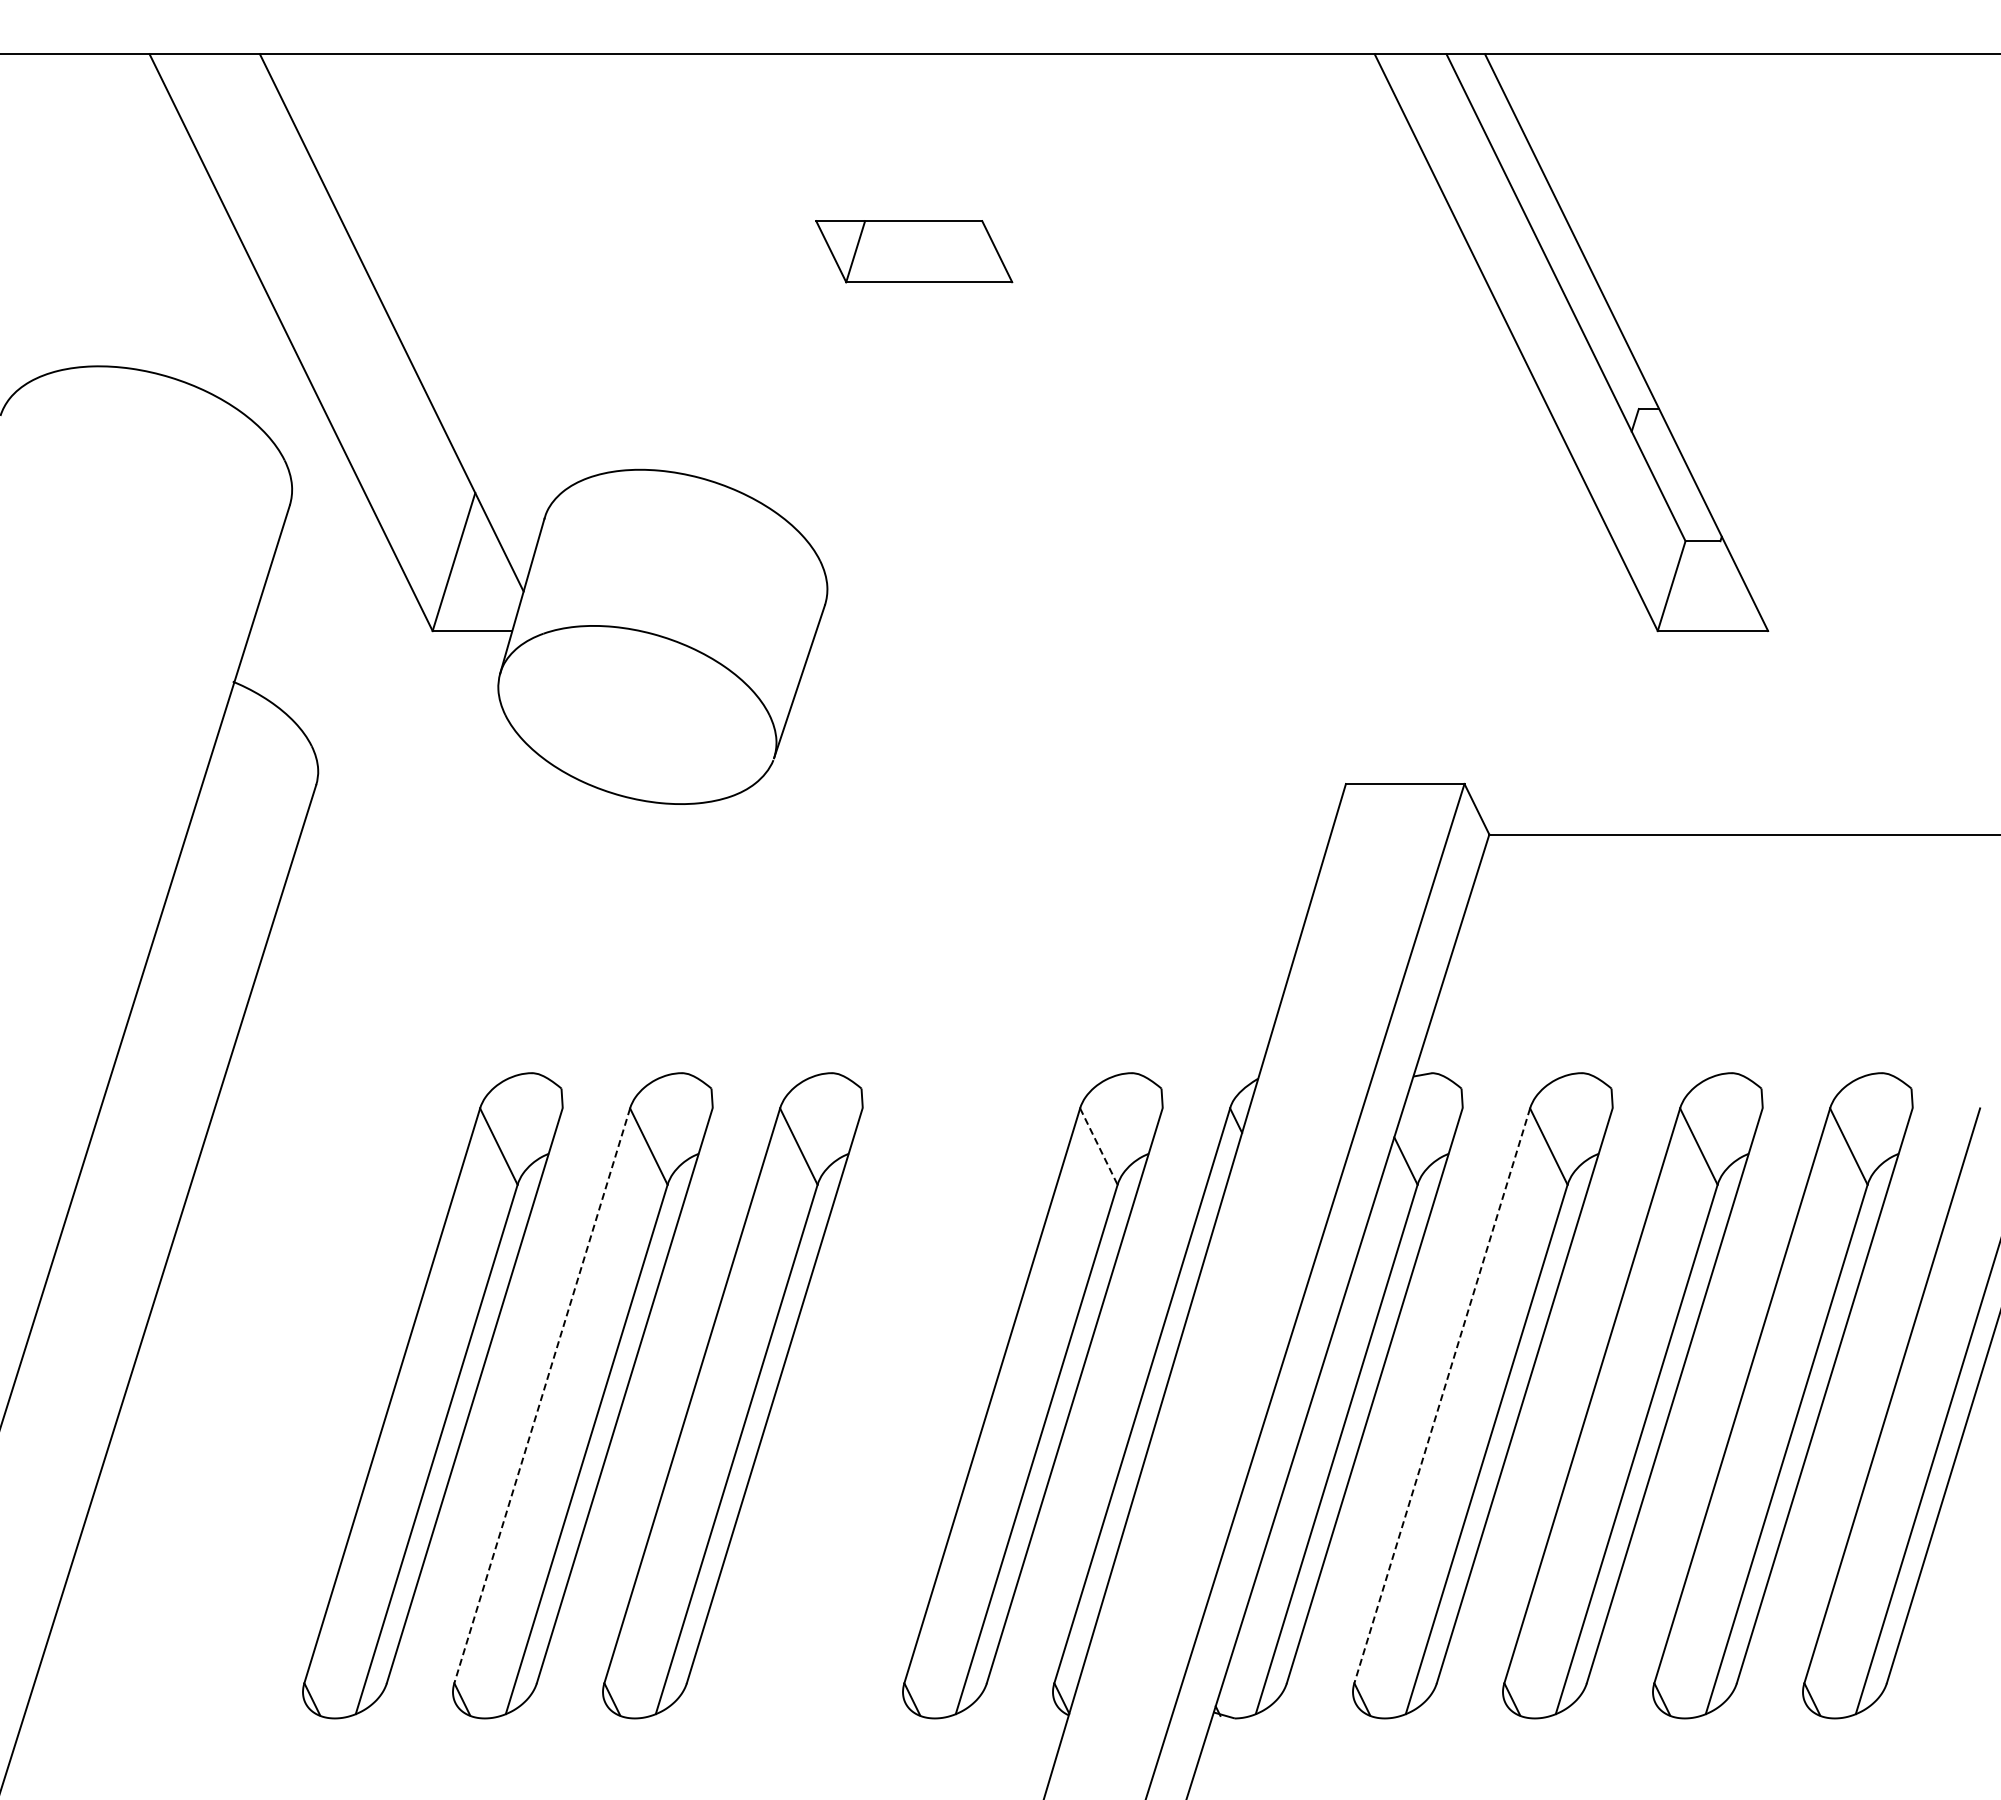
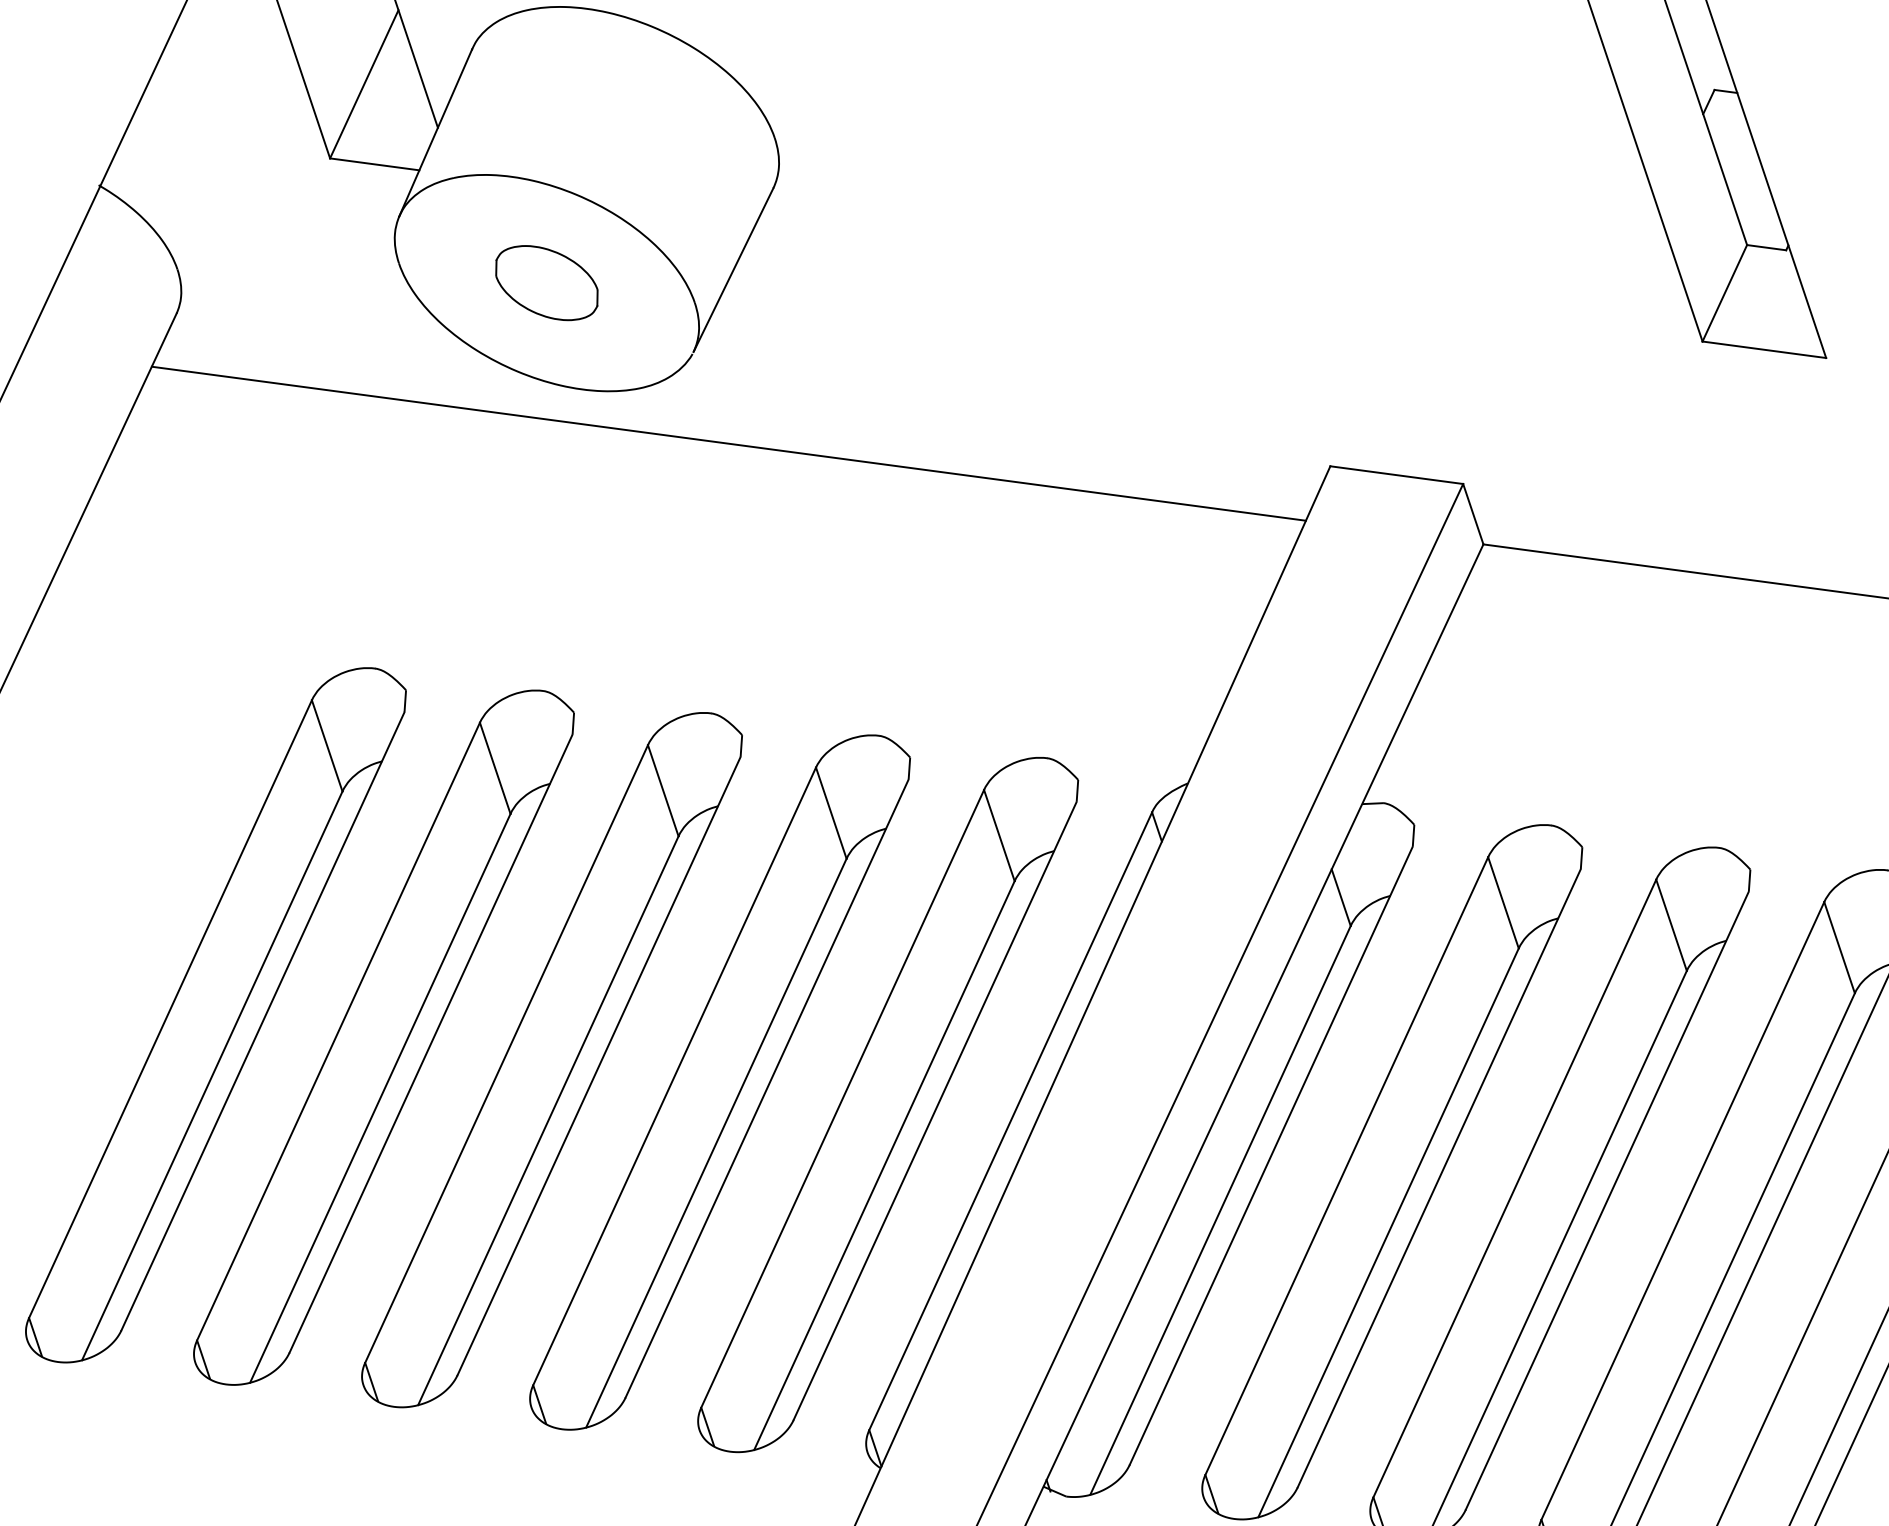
part: (637, 714) -> (547, 282), added
line: (815, 834) -> (728, 443), added
line: (1098, 1146) -> (998, 835), dashed -> solid
line: (542, 1395) -> (338, 1031), dashed -> solid
part: (882, 1395) -> (719, 1082), added
line: (1442, 1395) -> (1347, 1165), dashed -> solid

